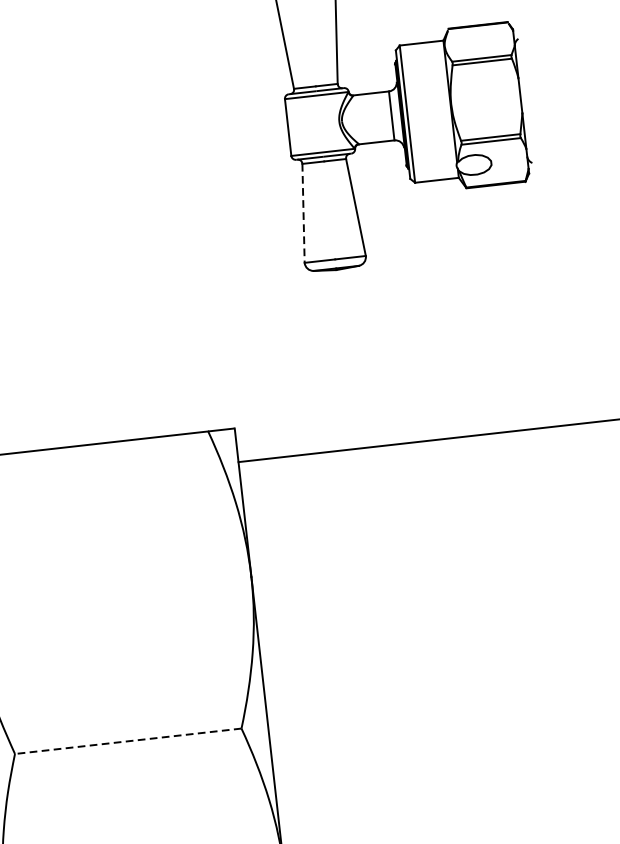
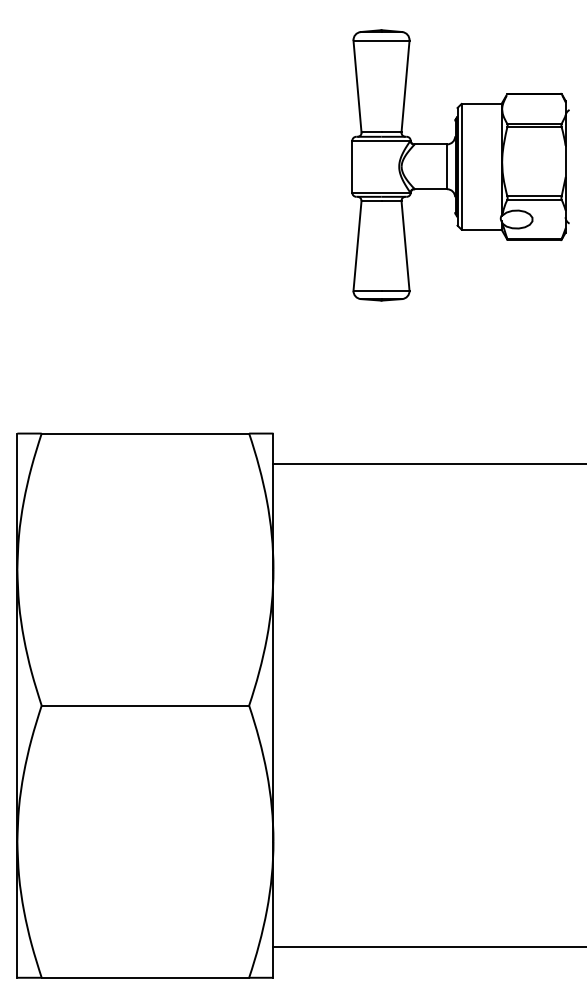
line: (303, 213) -> (357, 246), dashed -> solid
line: (128, 741) -> (145, 705), dashed -> solid

